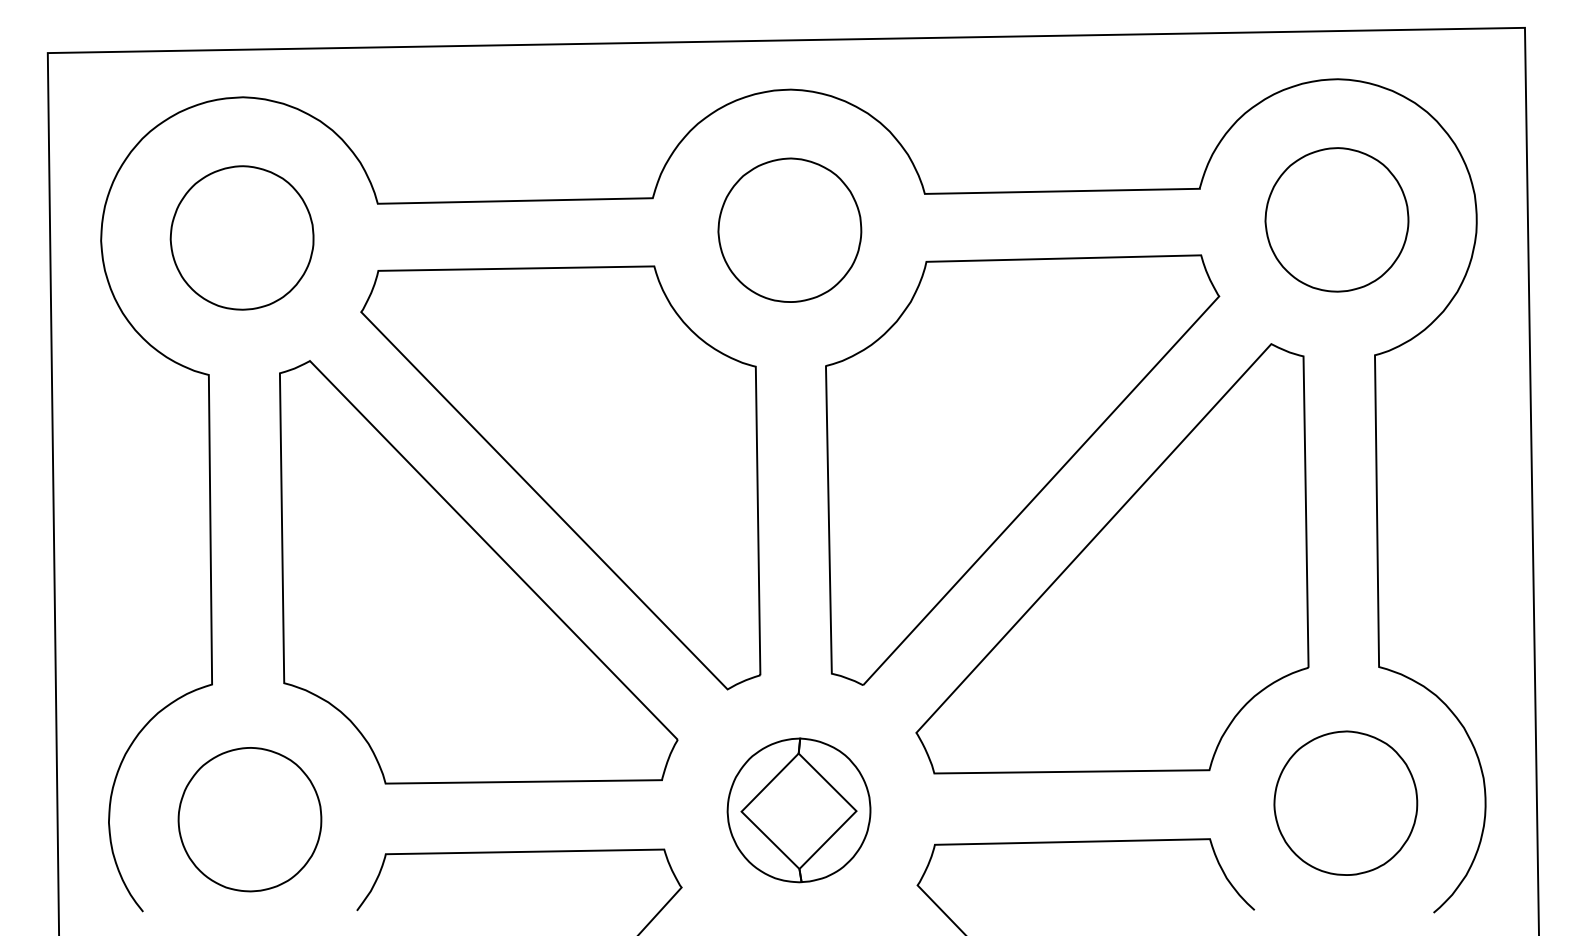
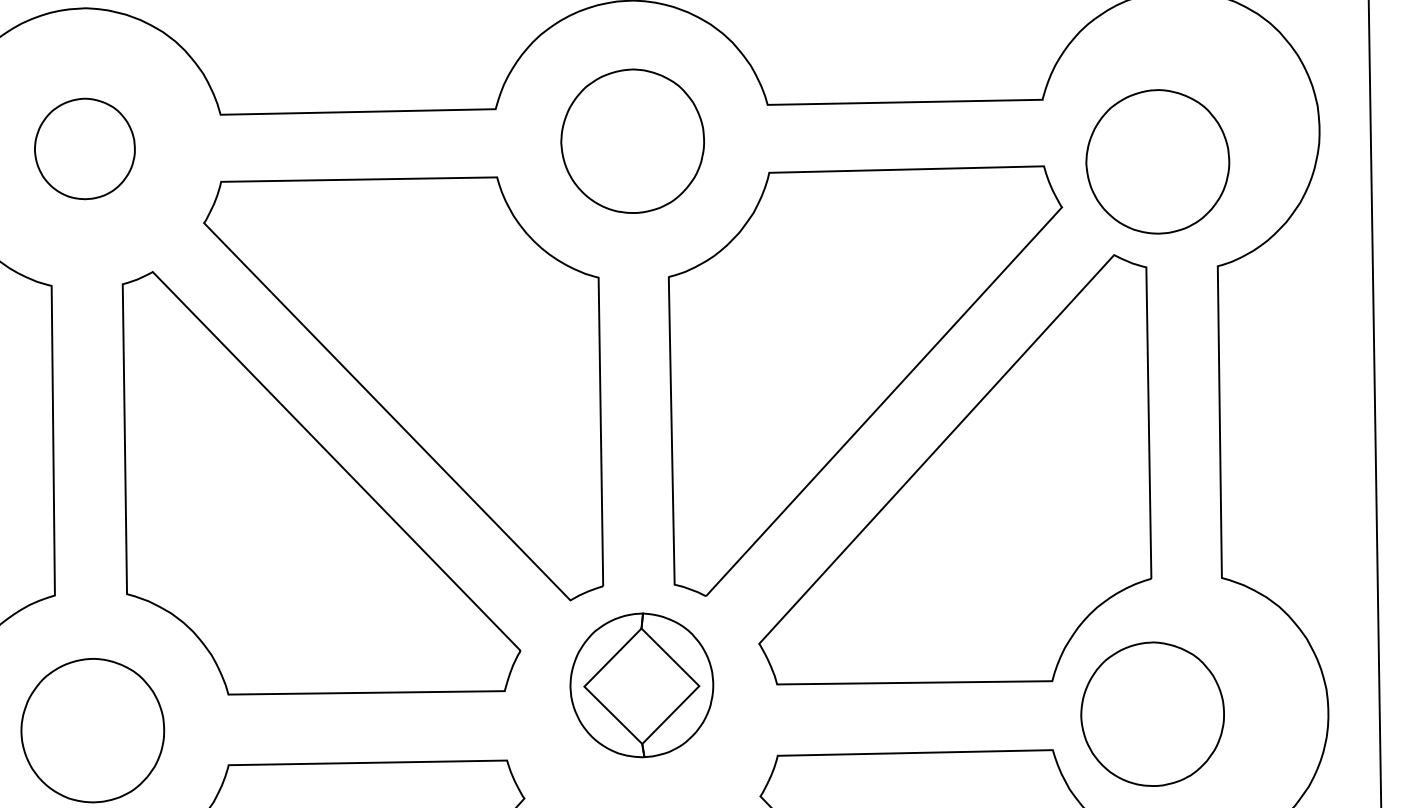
part: (1336, 219) -> (1157, 161), moved
part: (241, 237) -> (84, 148), size x0.7
part: (1345, 802) -> (1152, 713), moved
part: (798, 810) -> (641, 685), moved

